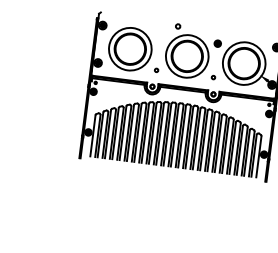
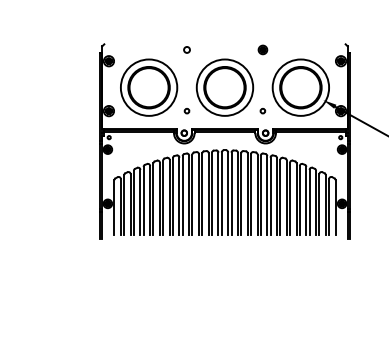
circle: (177, 26) -> (186, 49), moved
part: (217, 43) -> (262, 49), moved

